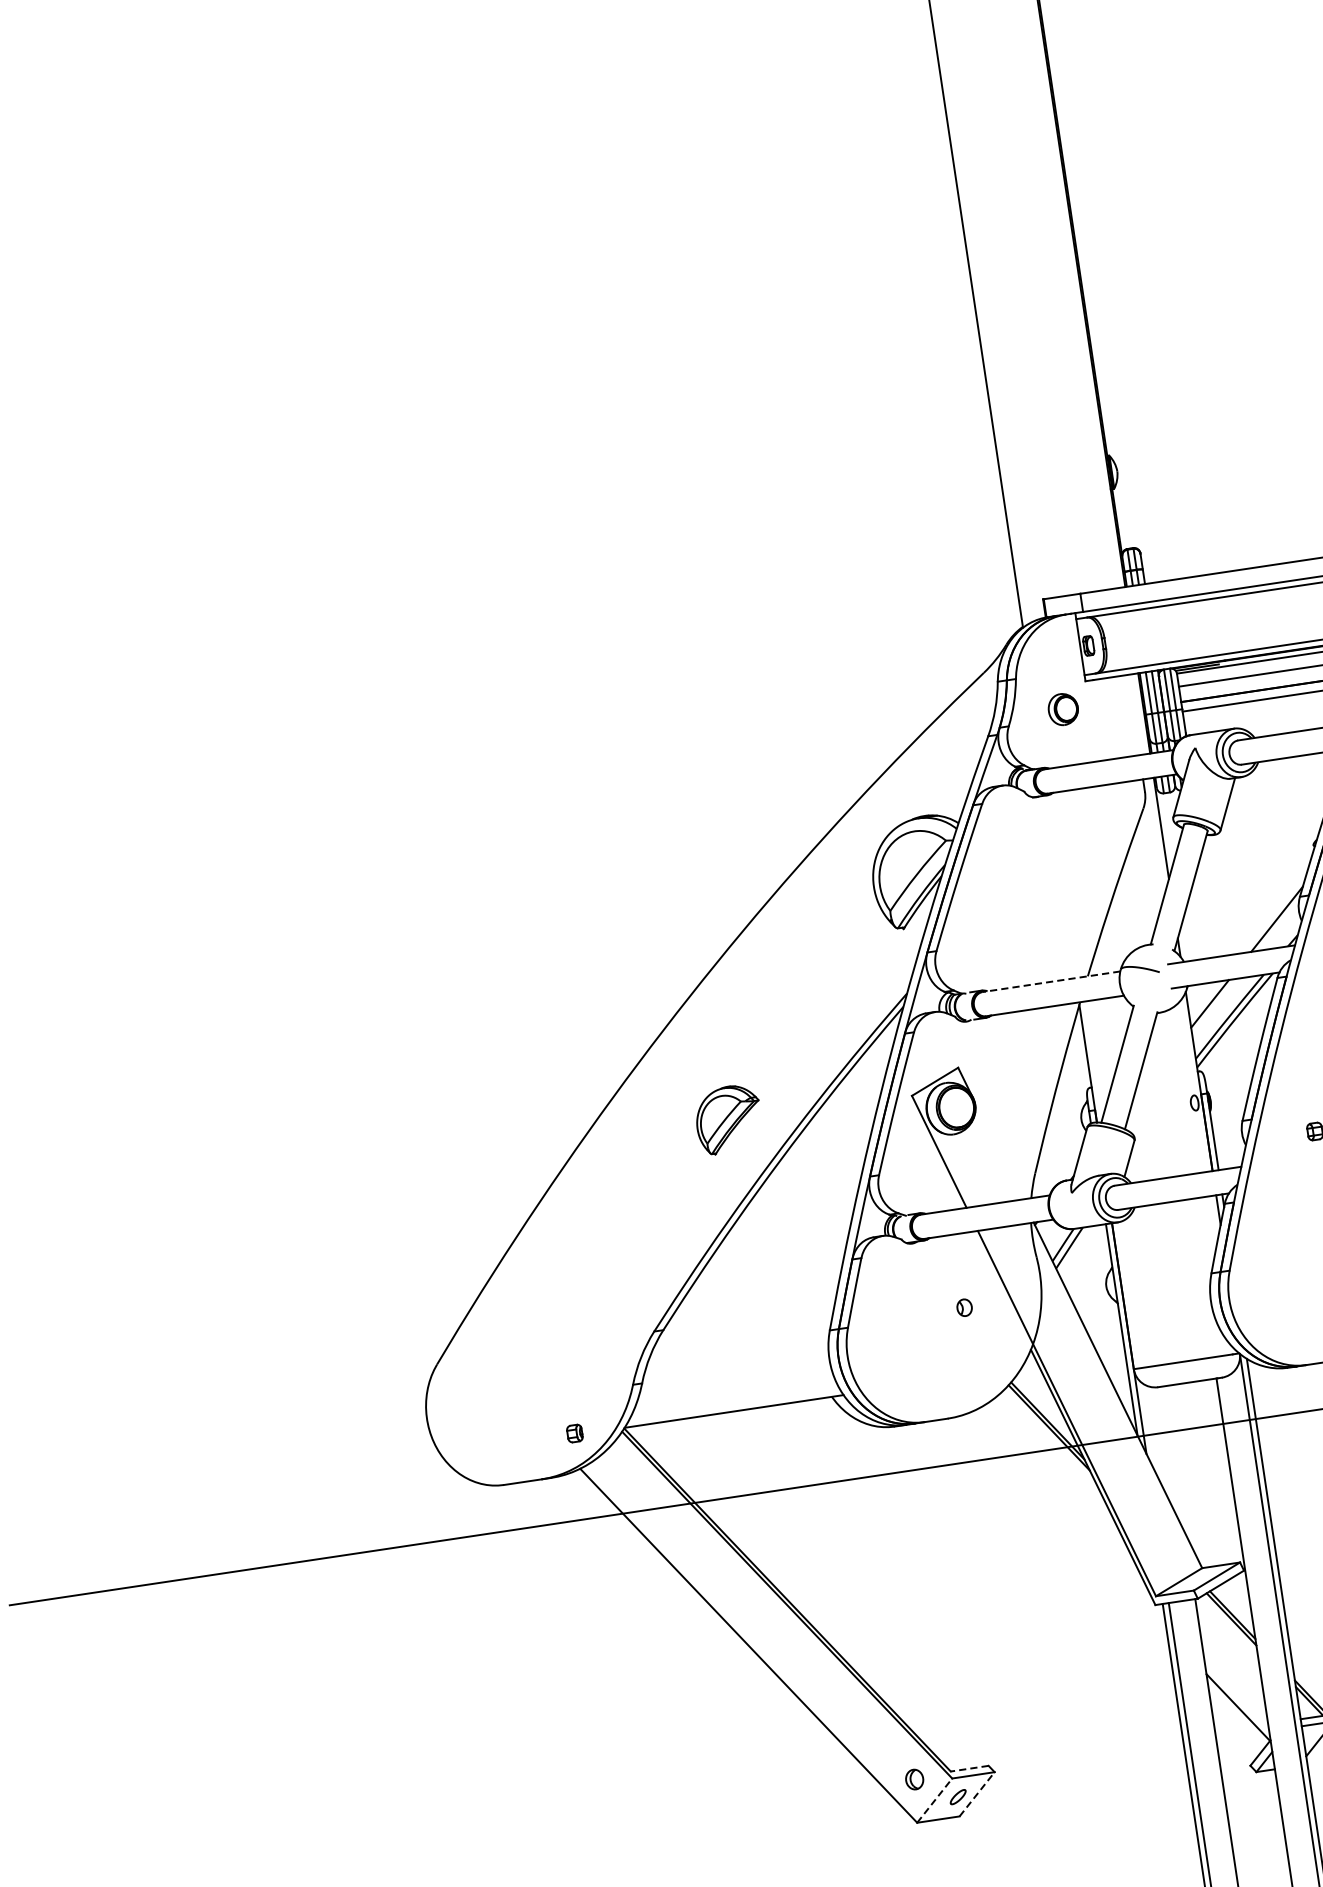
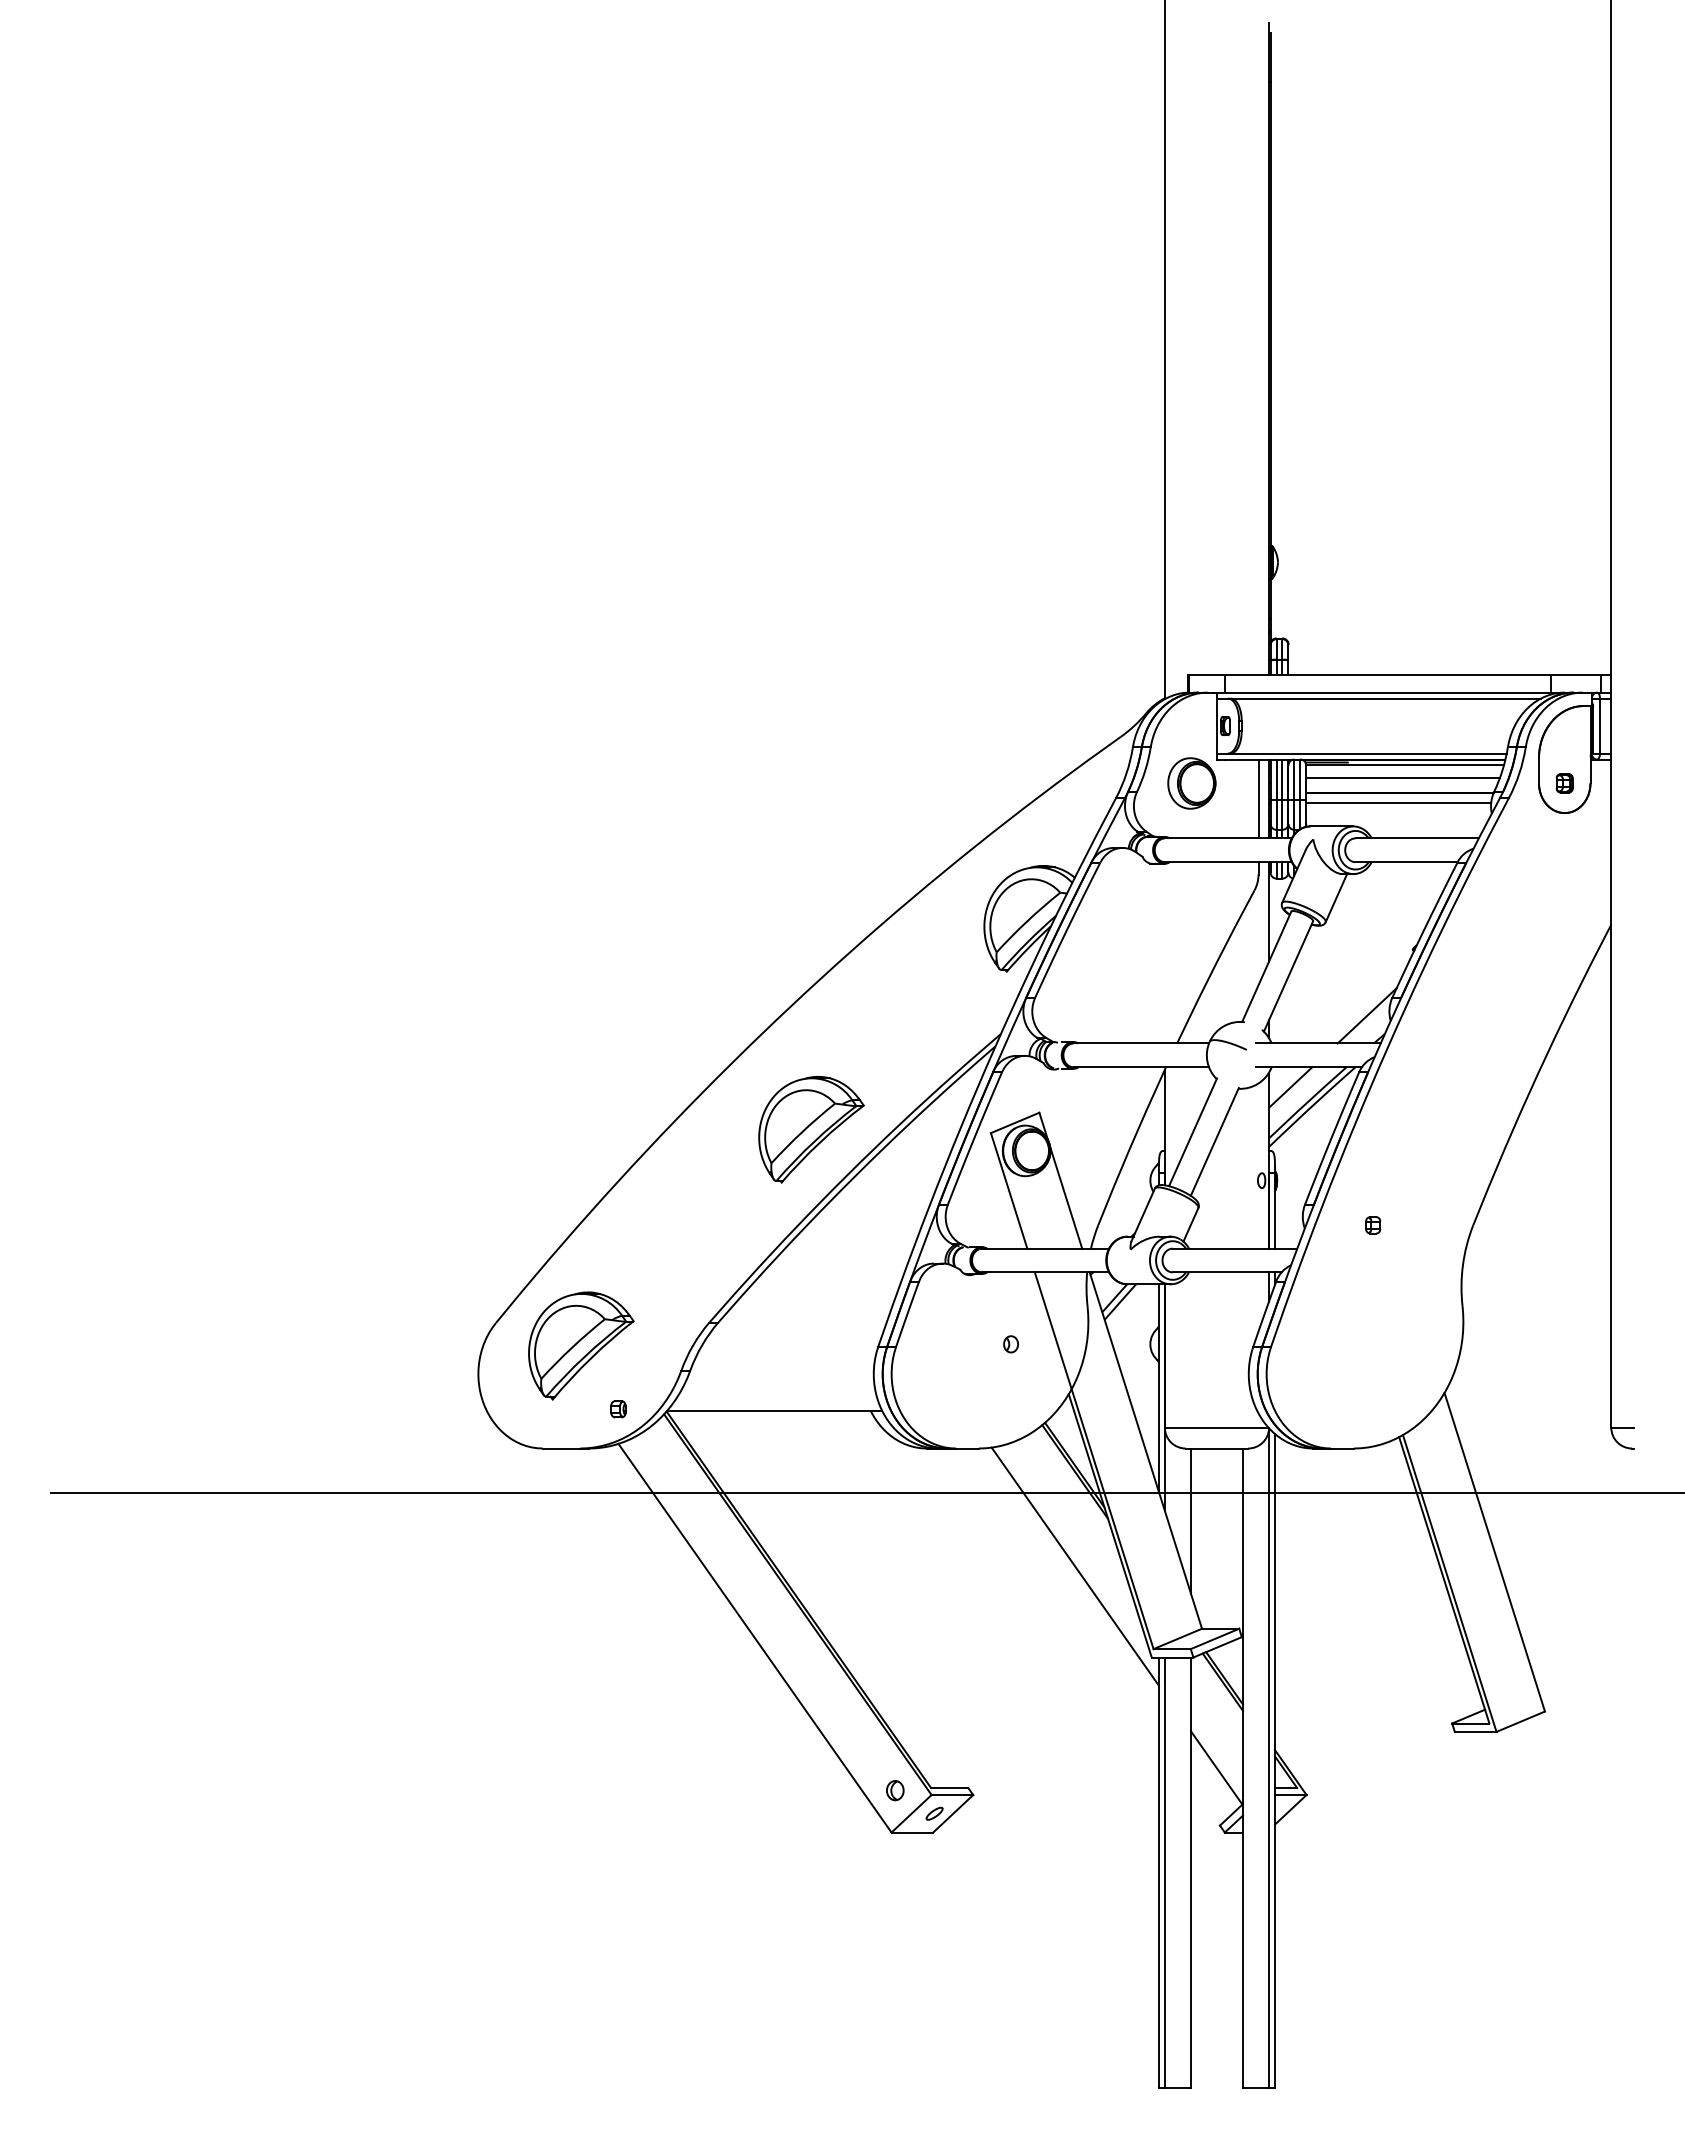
part: (1062, 709) -> (1191, 783), size x1.67
line: (1133, 714) -> (1258, 798), added
line: (1051, 981) -> (1141, 1043), dashed -> solid
part: (728, 1119) -> (811, 1129), size x1.67
line: (997, 1150) -> (1065, 1197), added
part: (527, 1374) -> (581, 1345), added
line: (1174, 1459) -> (1190, 1520), added
line: (1062, 1524) -> (1074, 1566), added
line: (969, 1769) -> (949, 1788), dashed -> solid
line: (977, 1793) -> (953, 1813), dashed -> solid
line: (934, 1800) -> (911, 1813), dashed -> solid

